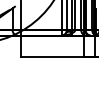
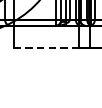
line: (52, 57) -> (46, 48), solid -> dashed

